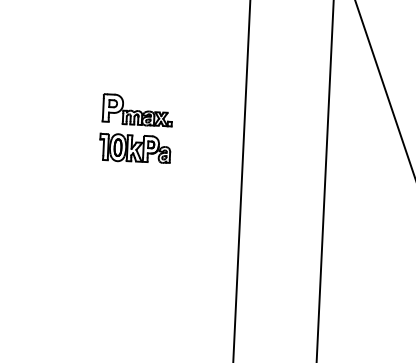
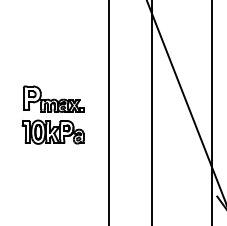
part: (135, 127) -> (52, 114), size x1.67

